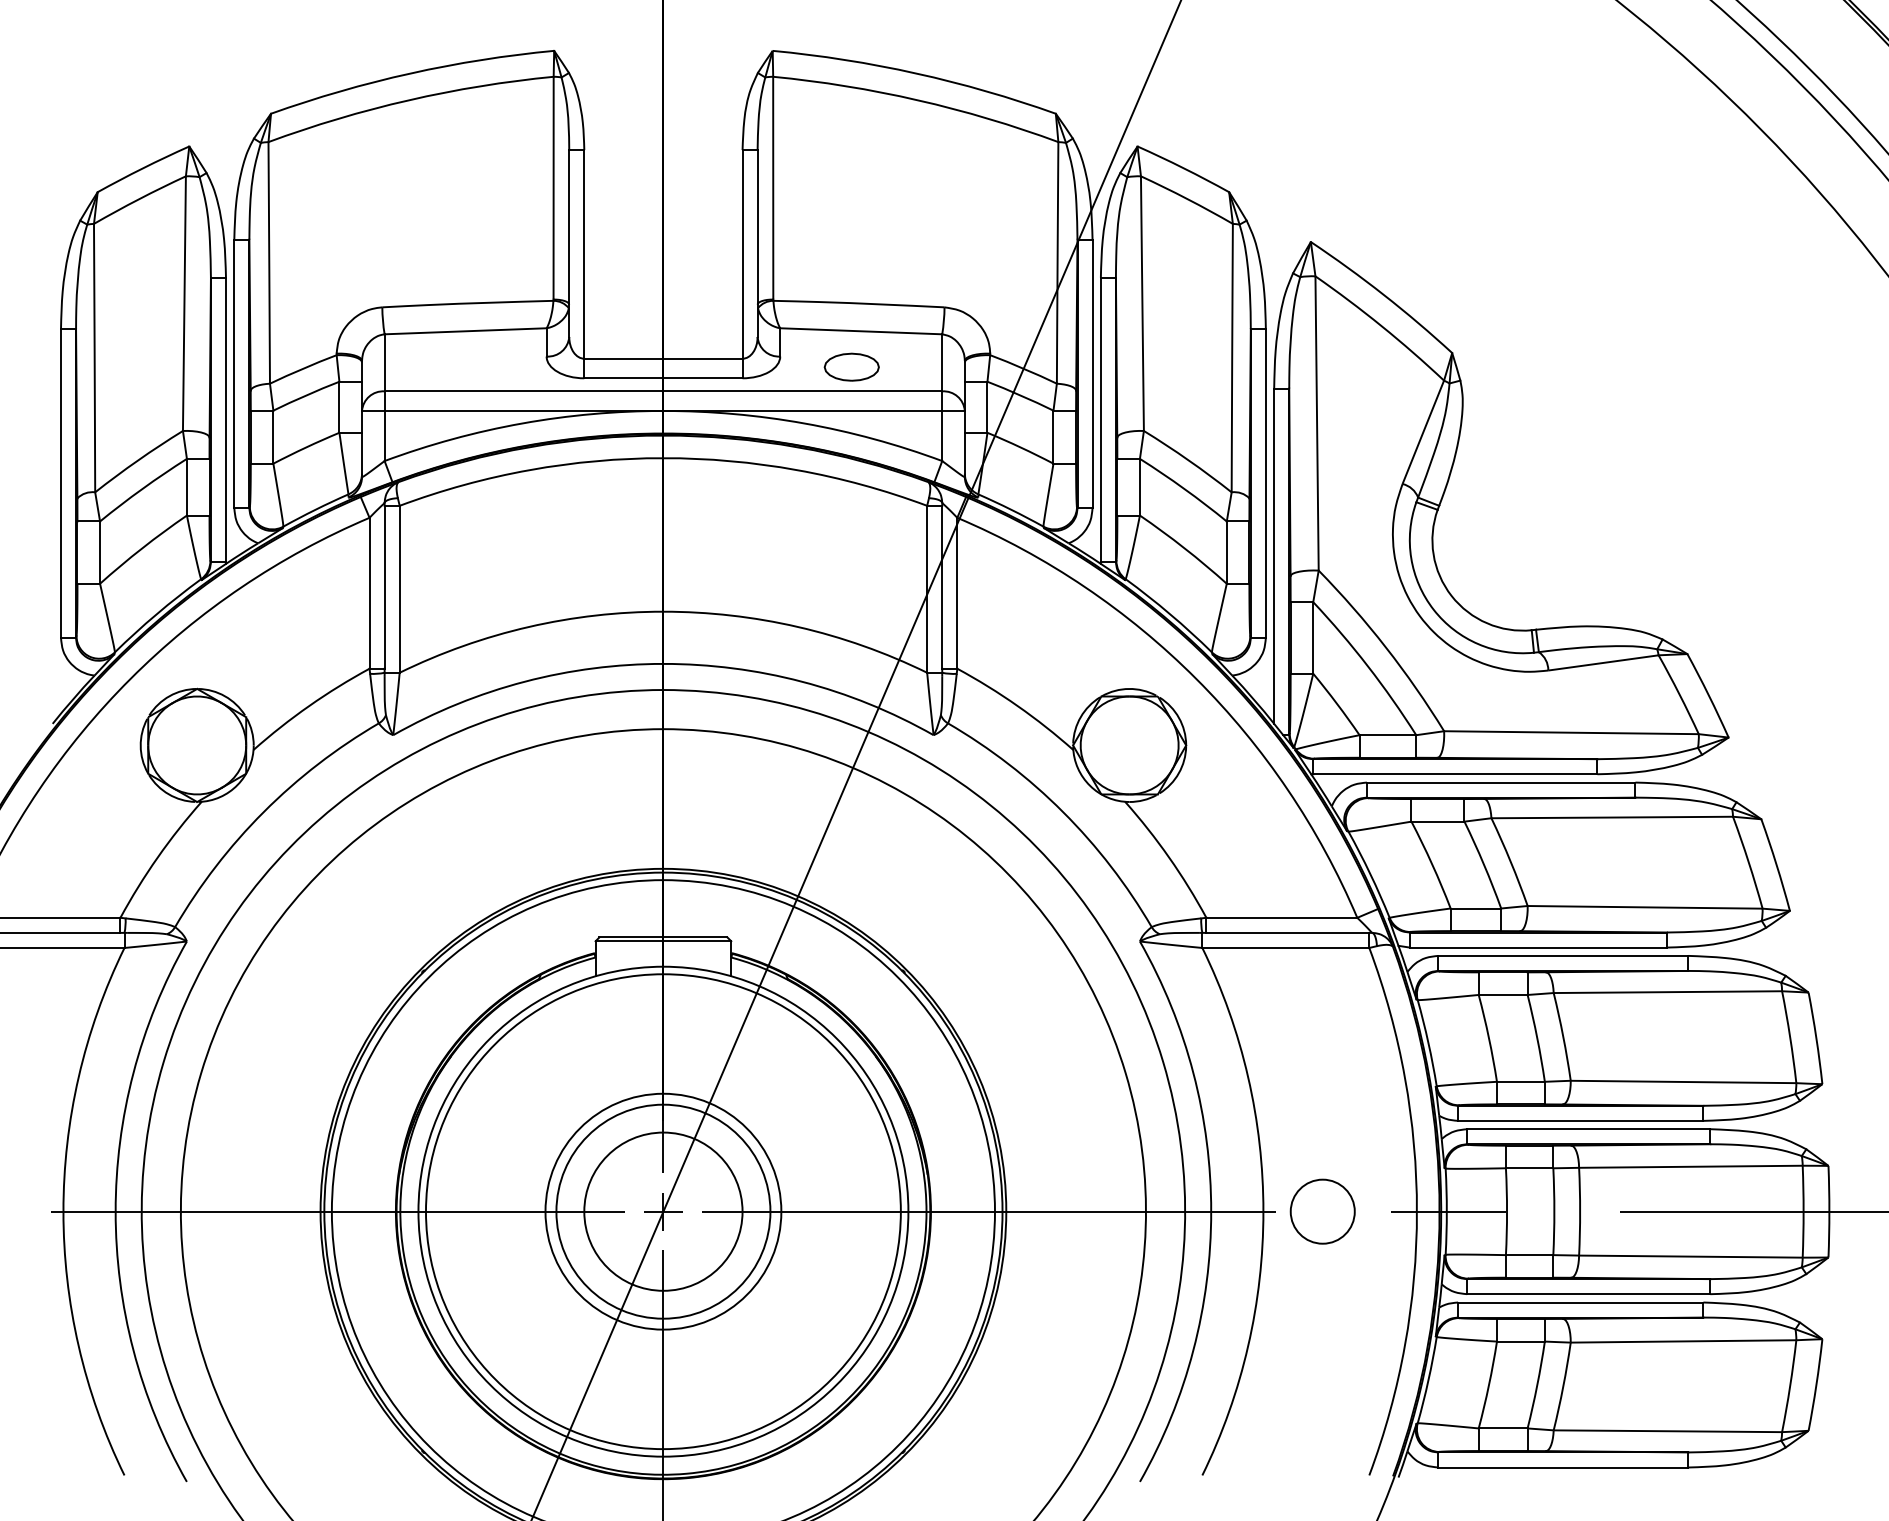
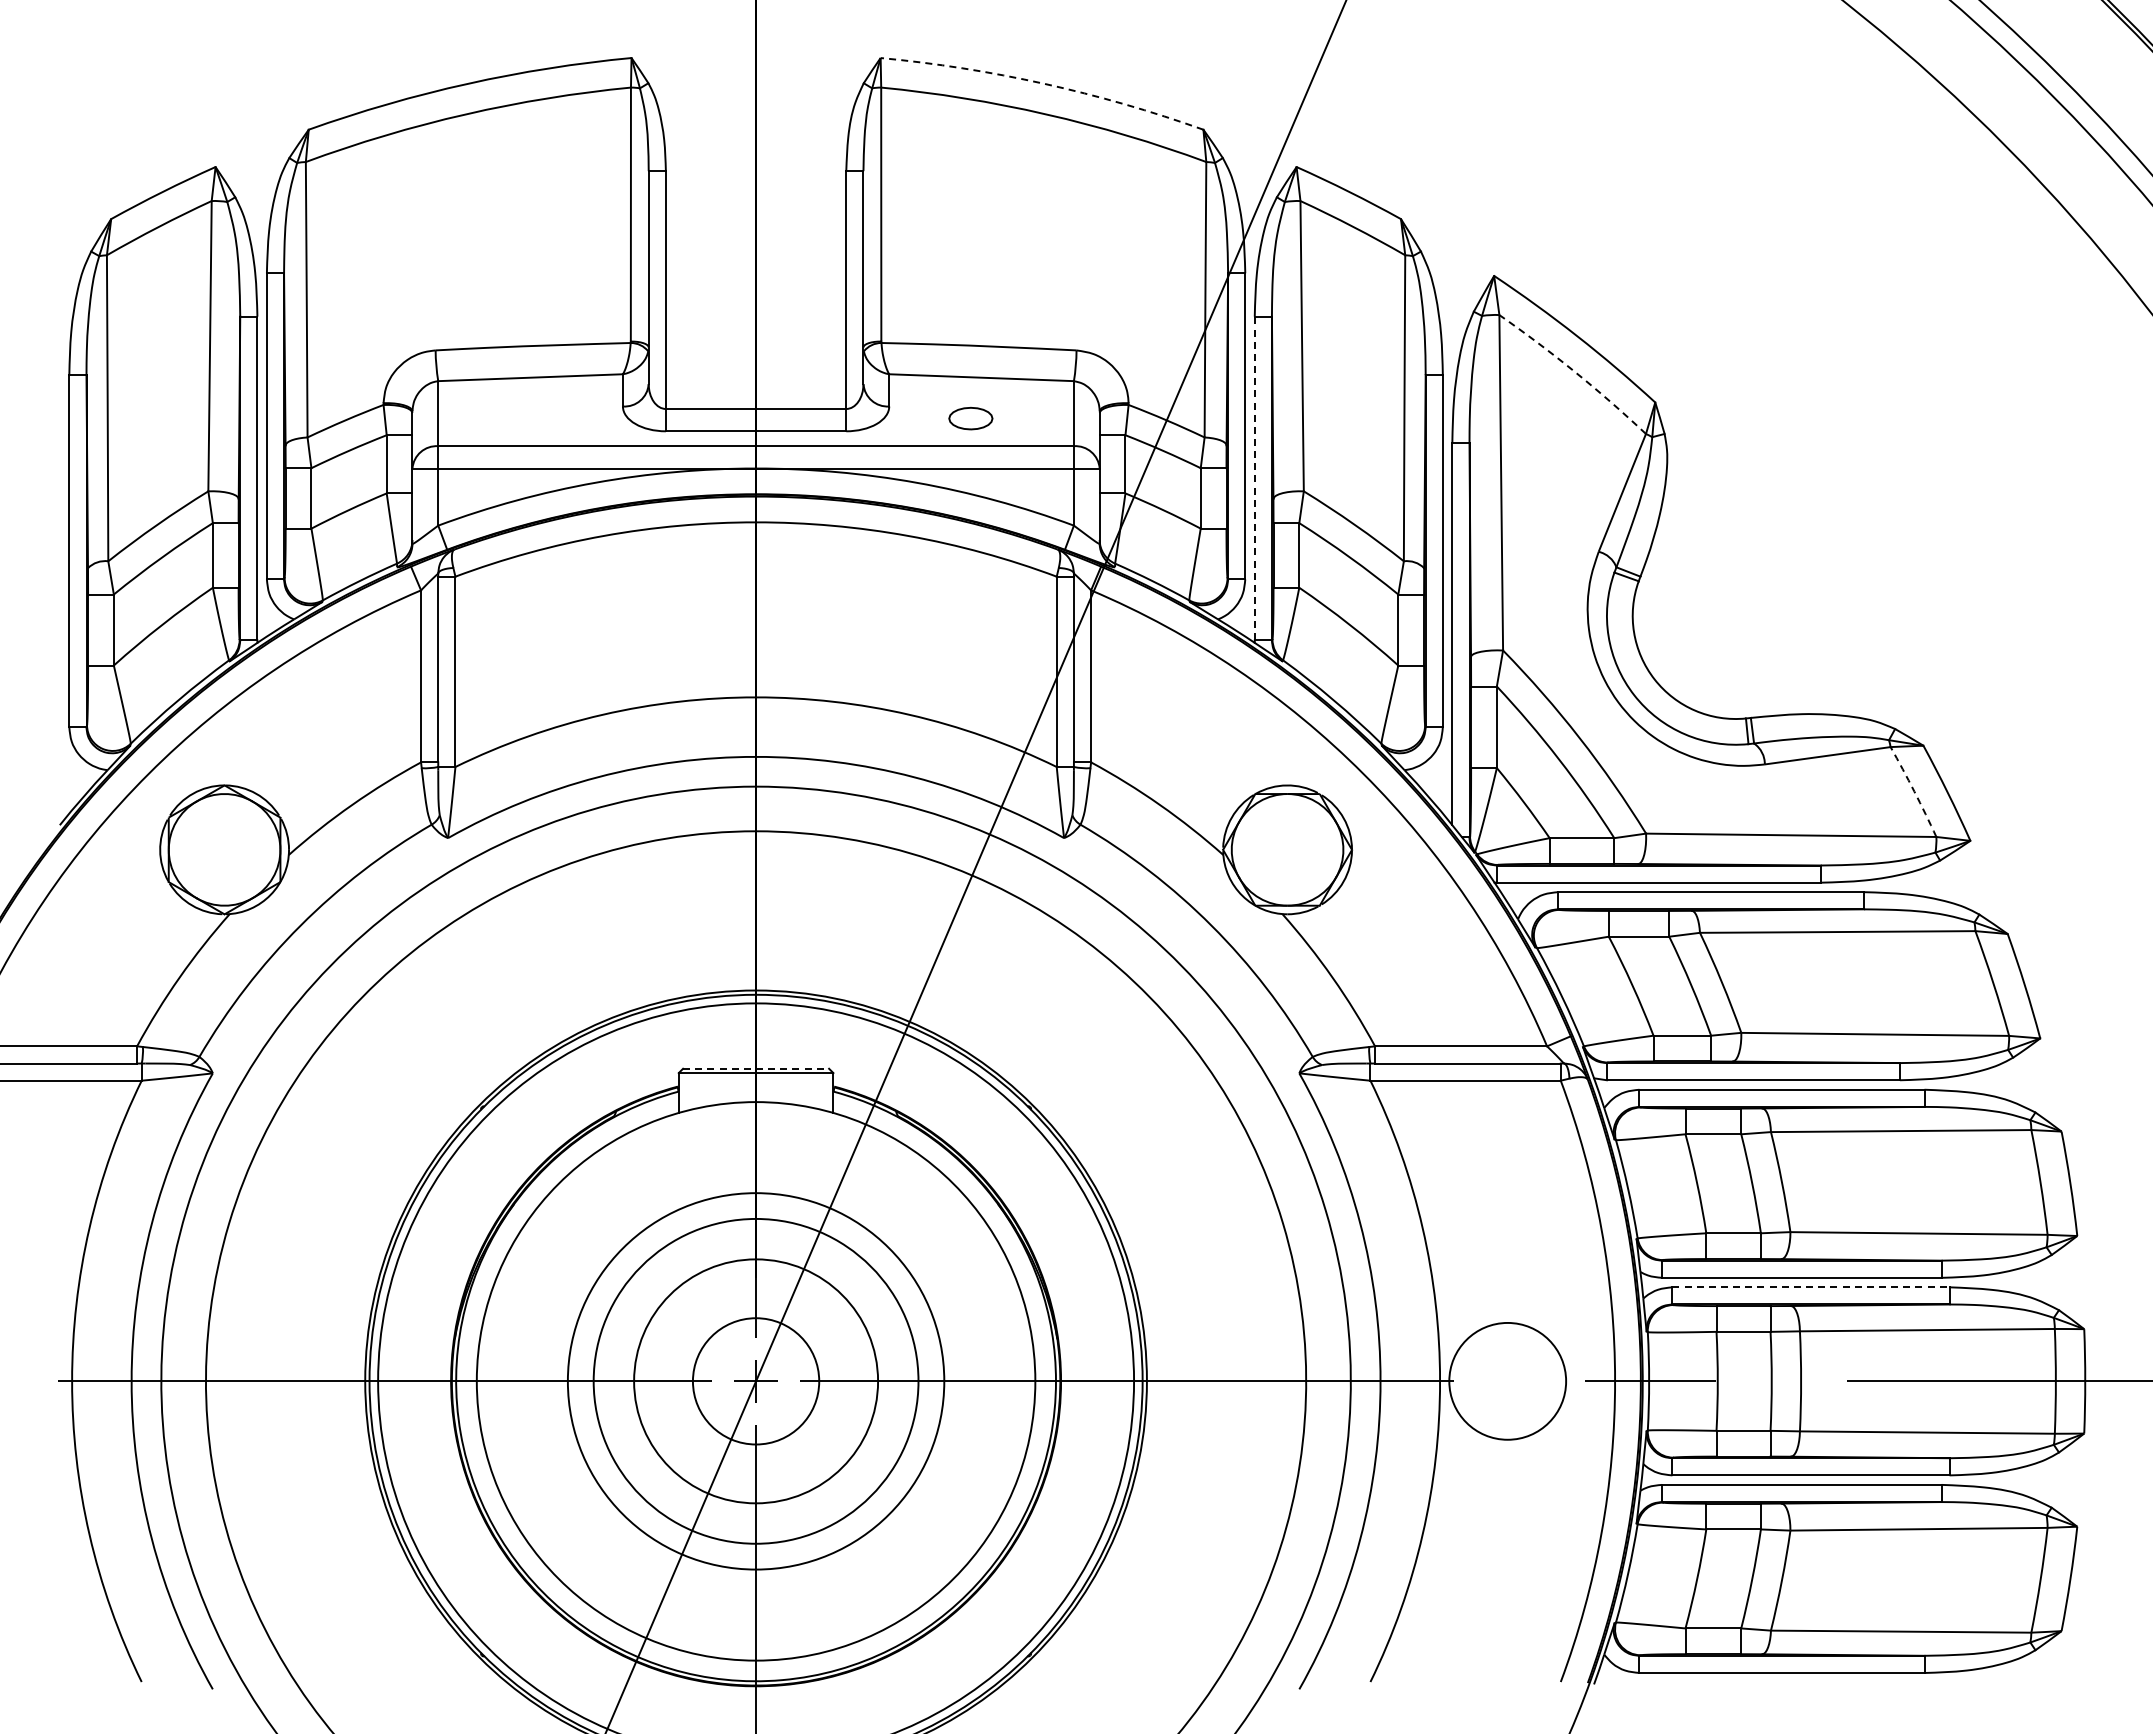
arc: (916, 73) -> (1044, 83), solid -> dashed
arc: (1381, 325) -> (1574, 371), solid -> dashed
part: (851, 367) -> (970, 418), size x0.7
line: (1100, 419) -> (1254, 478), solid -> dashed
arc: (1679, 694) -> (1914, 791), solid -> dashed
line: (663, 937) -> (756, 1068), solid -> dashed
line: (1588, 1129) -> (1810, 1287), solid -> dashed
circle: (662, 1210) -> (755, 1380), size x1.4
circle: (1322, 1210) -> (1507, 1380), size x1.6
circle: (662, 1211) -> (755, 1381), size x0.6
circle: (662, 1211) -> (755, 1381), size x0.7

